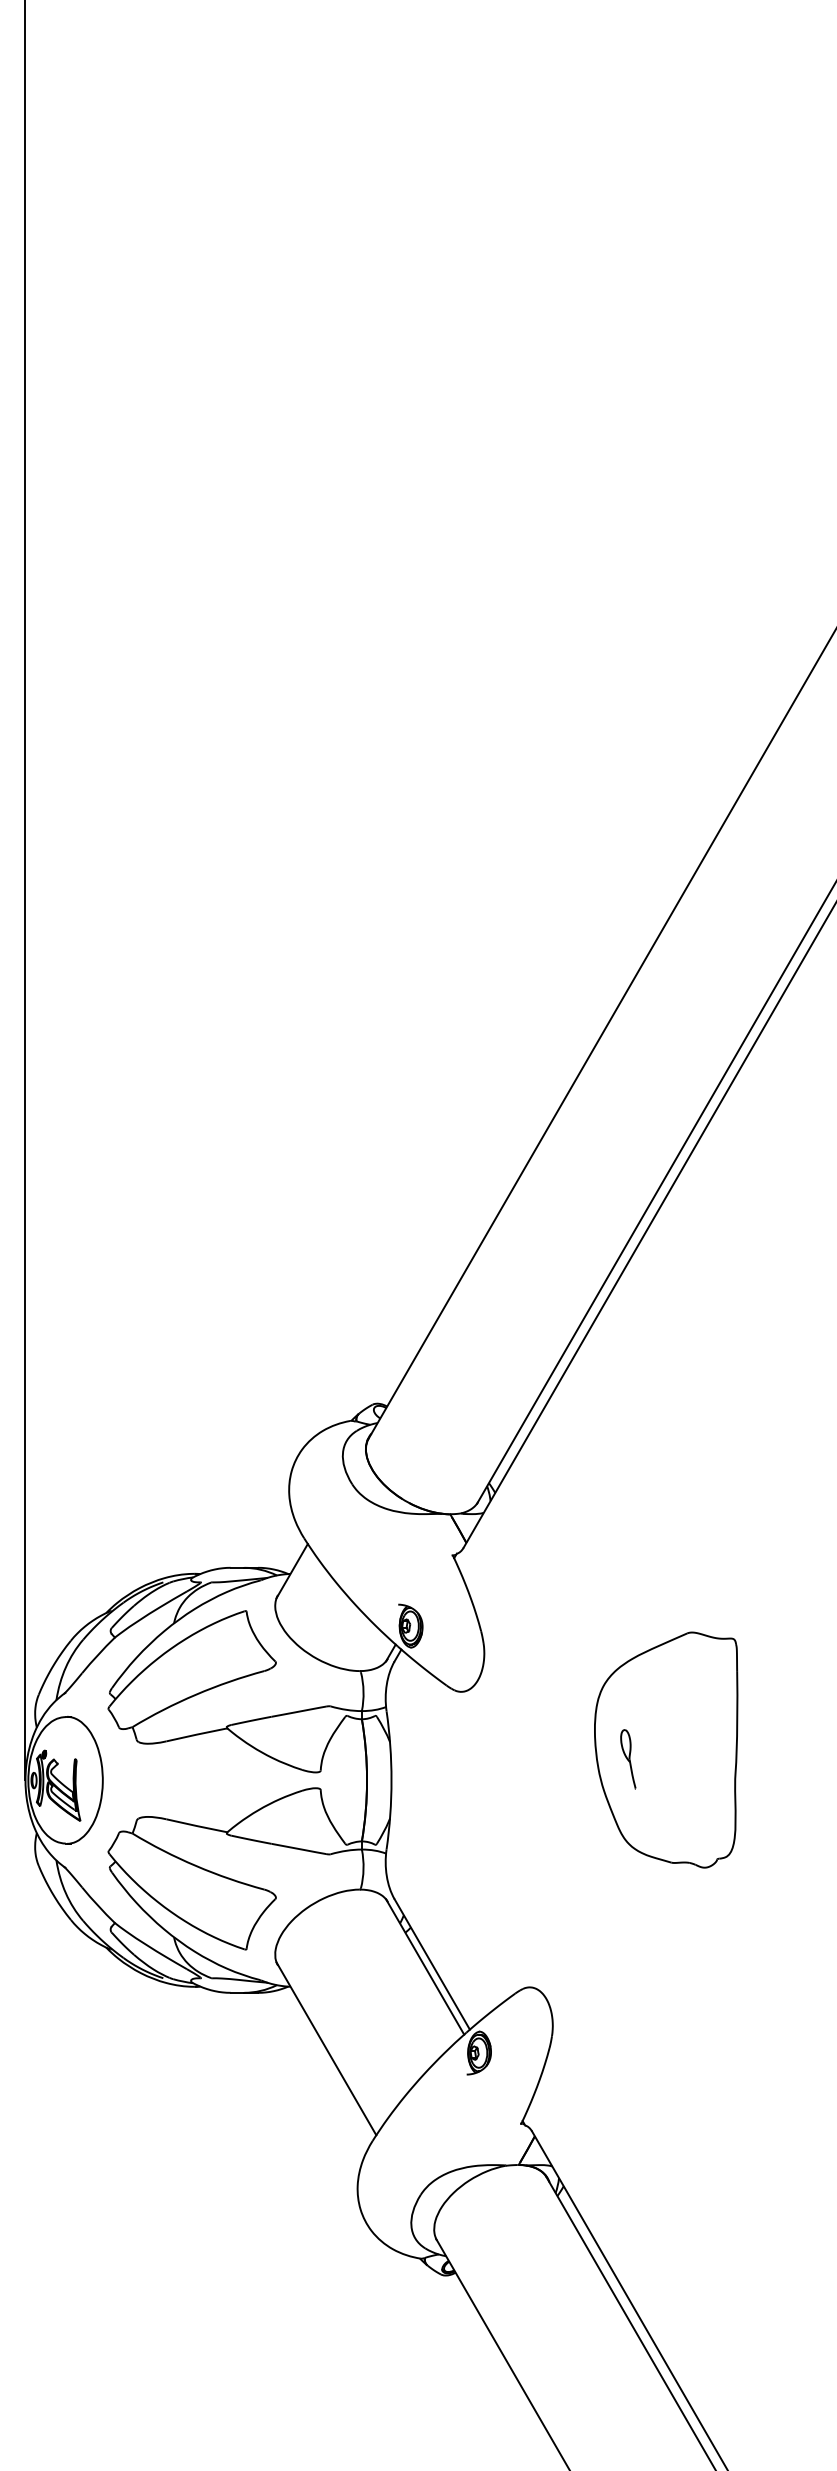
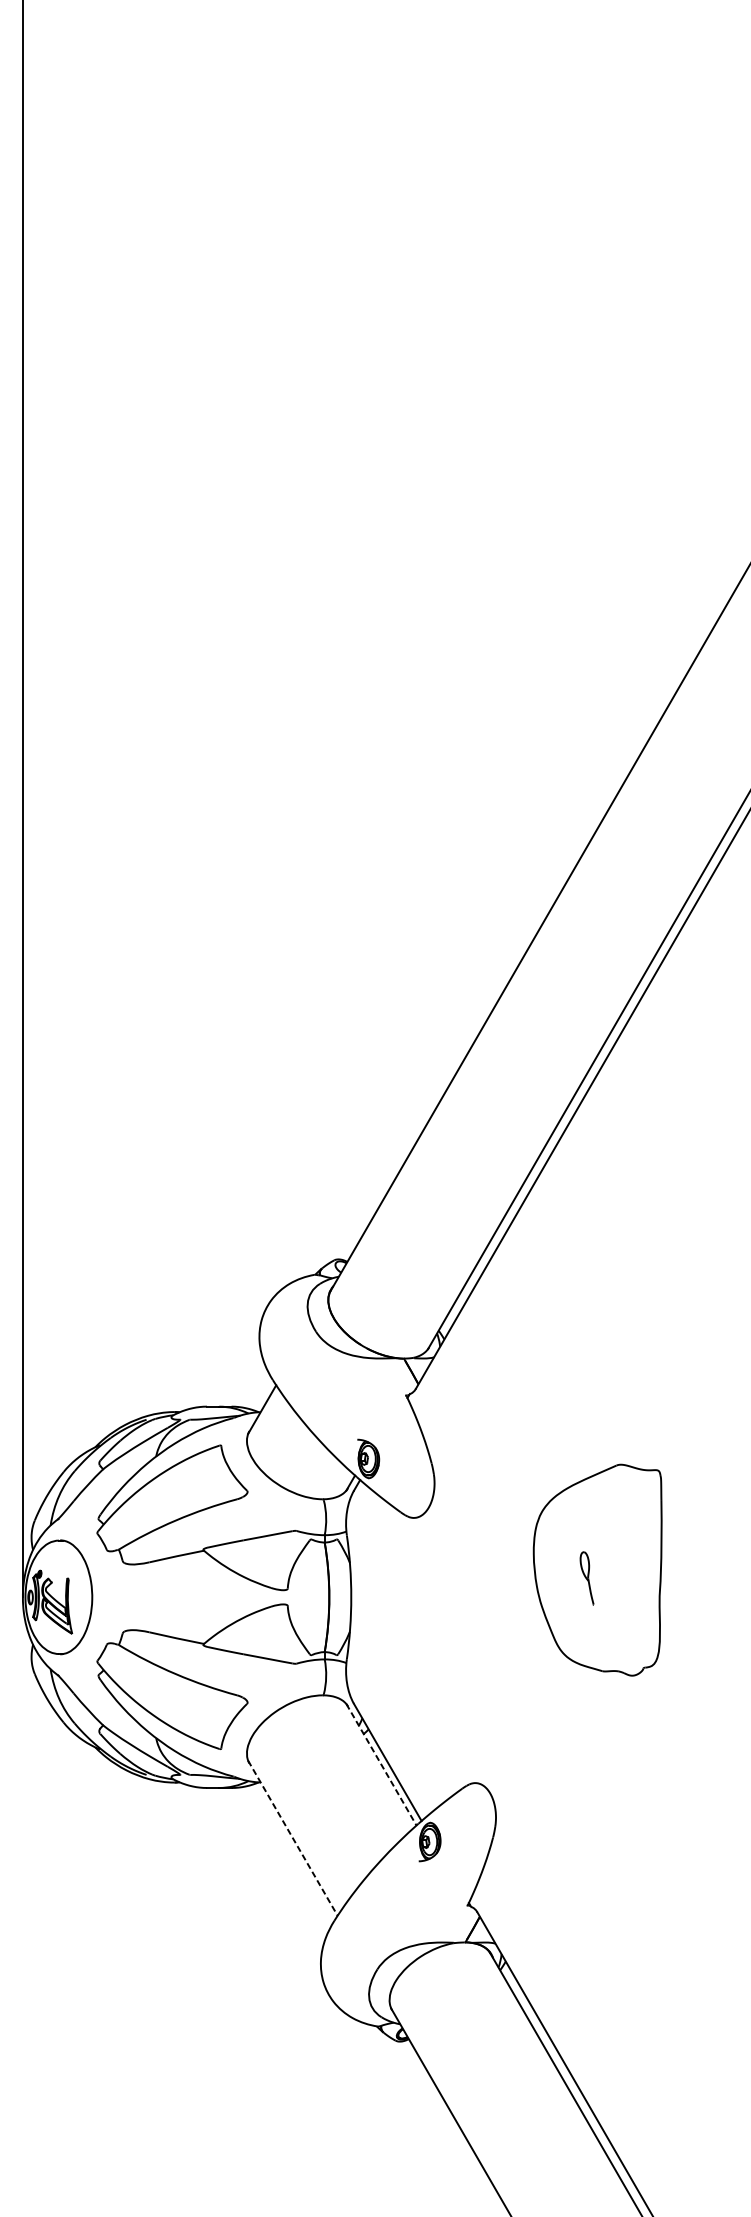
part: (628, 1759) -> (587, 1578), moved
line: (425, 1967) -> (381, 1765), solid -> dashed
line: (326, 2048) -> (292, 1837), solid -> dashed

